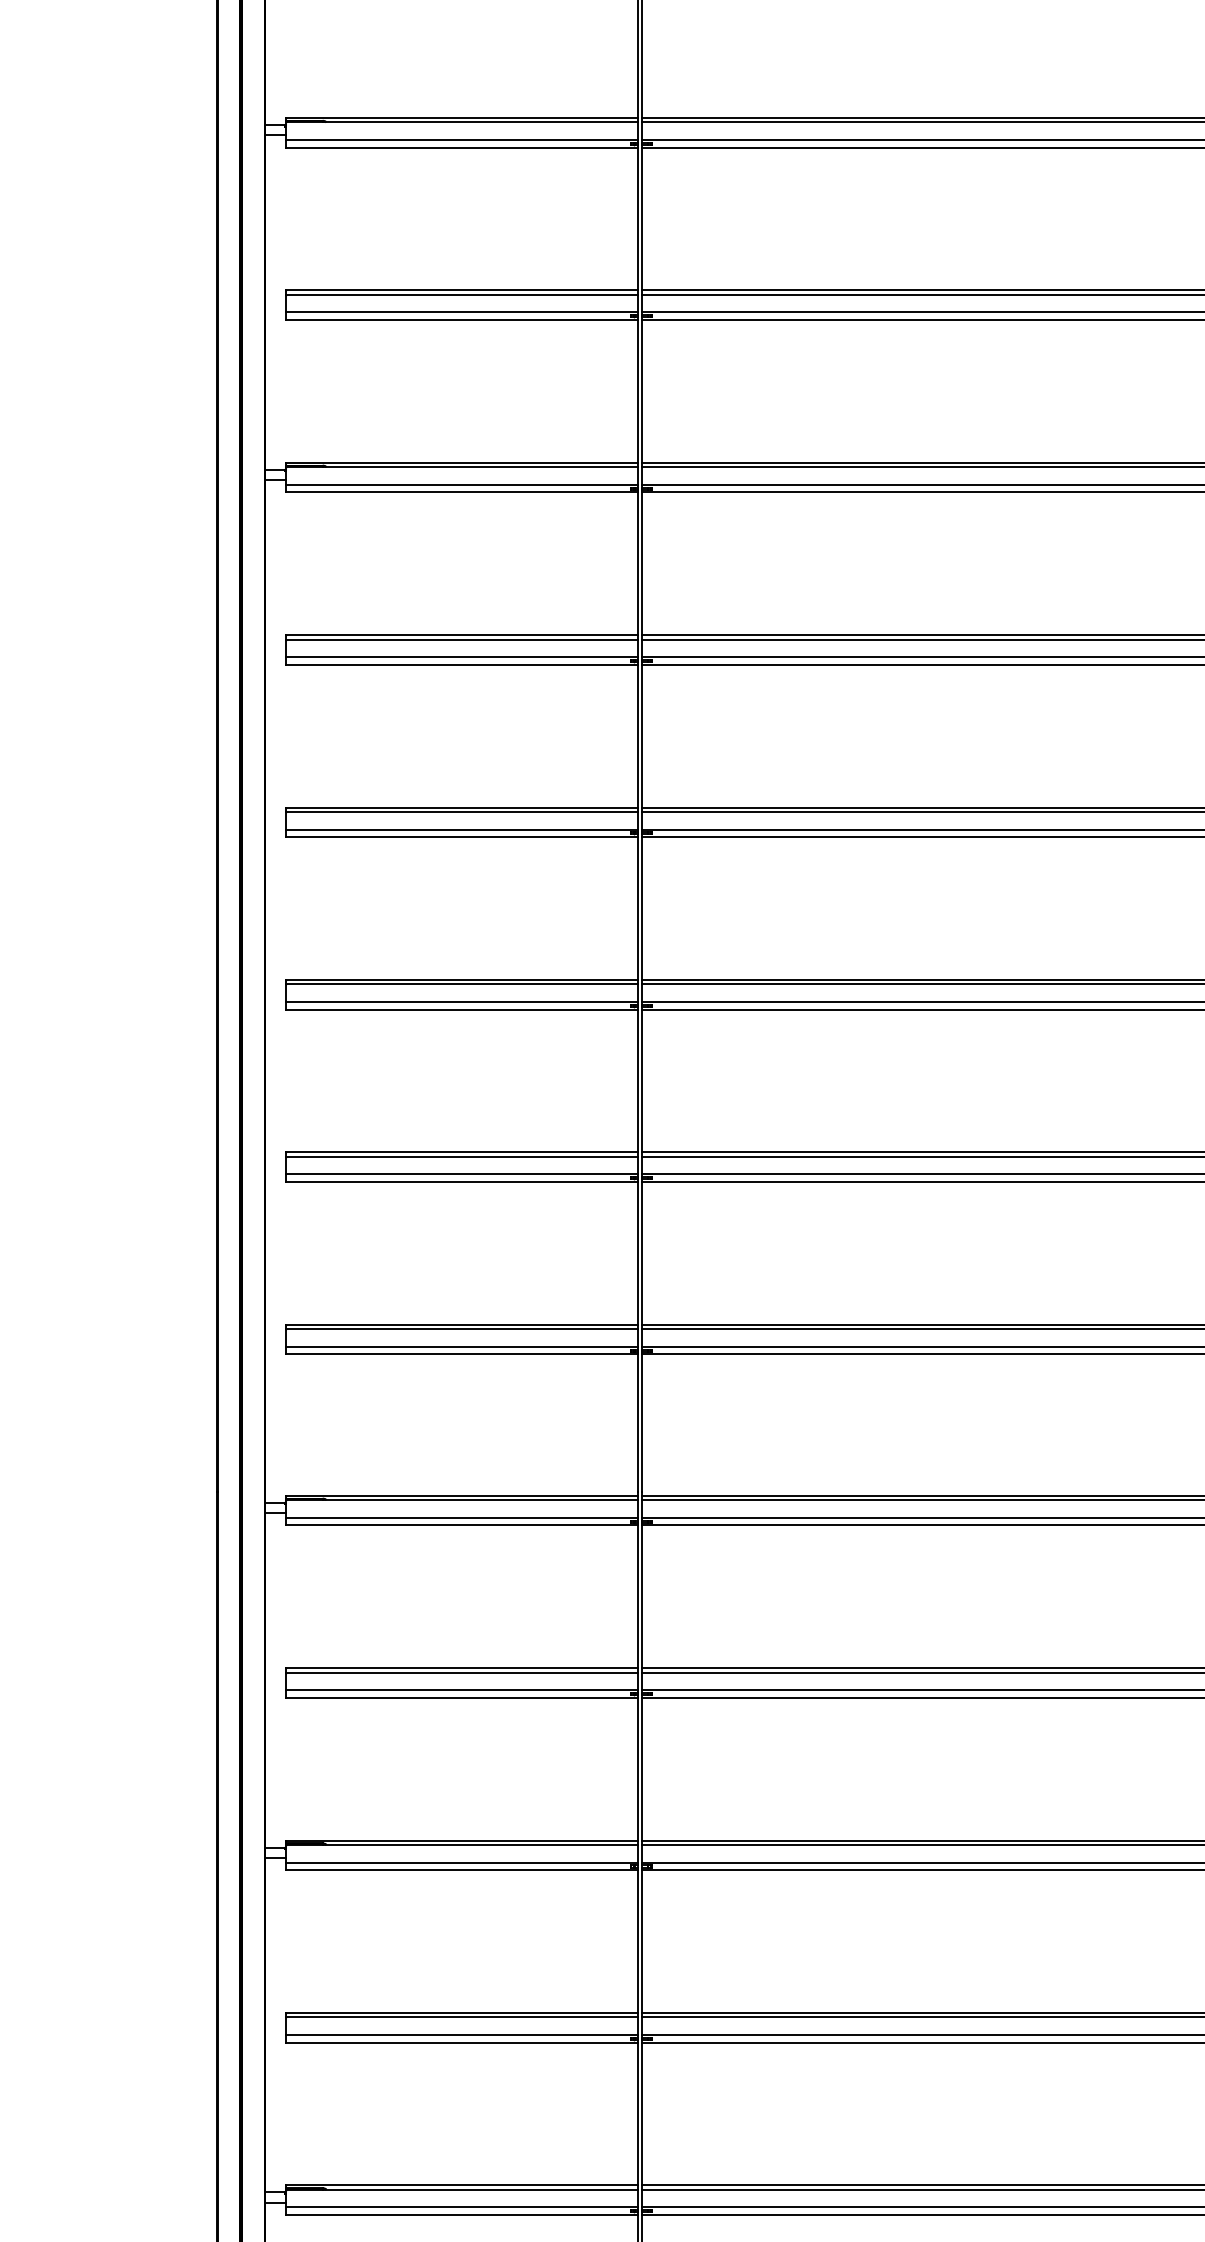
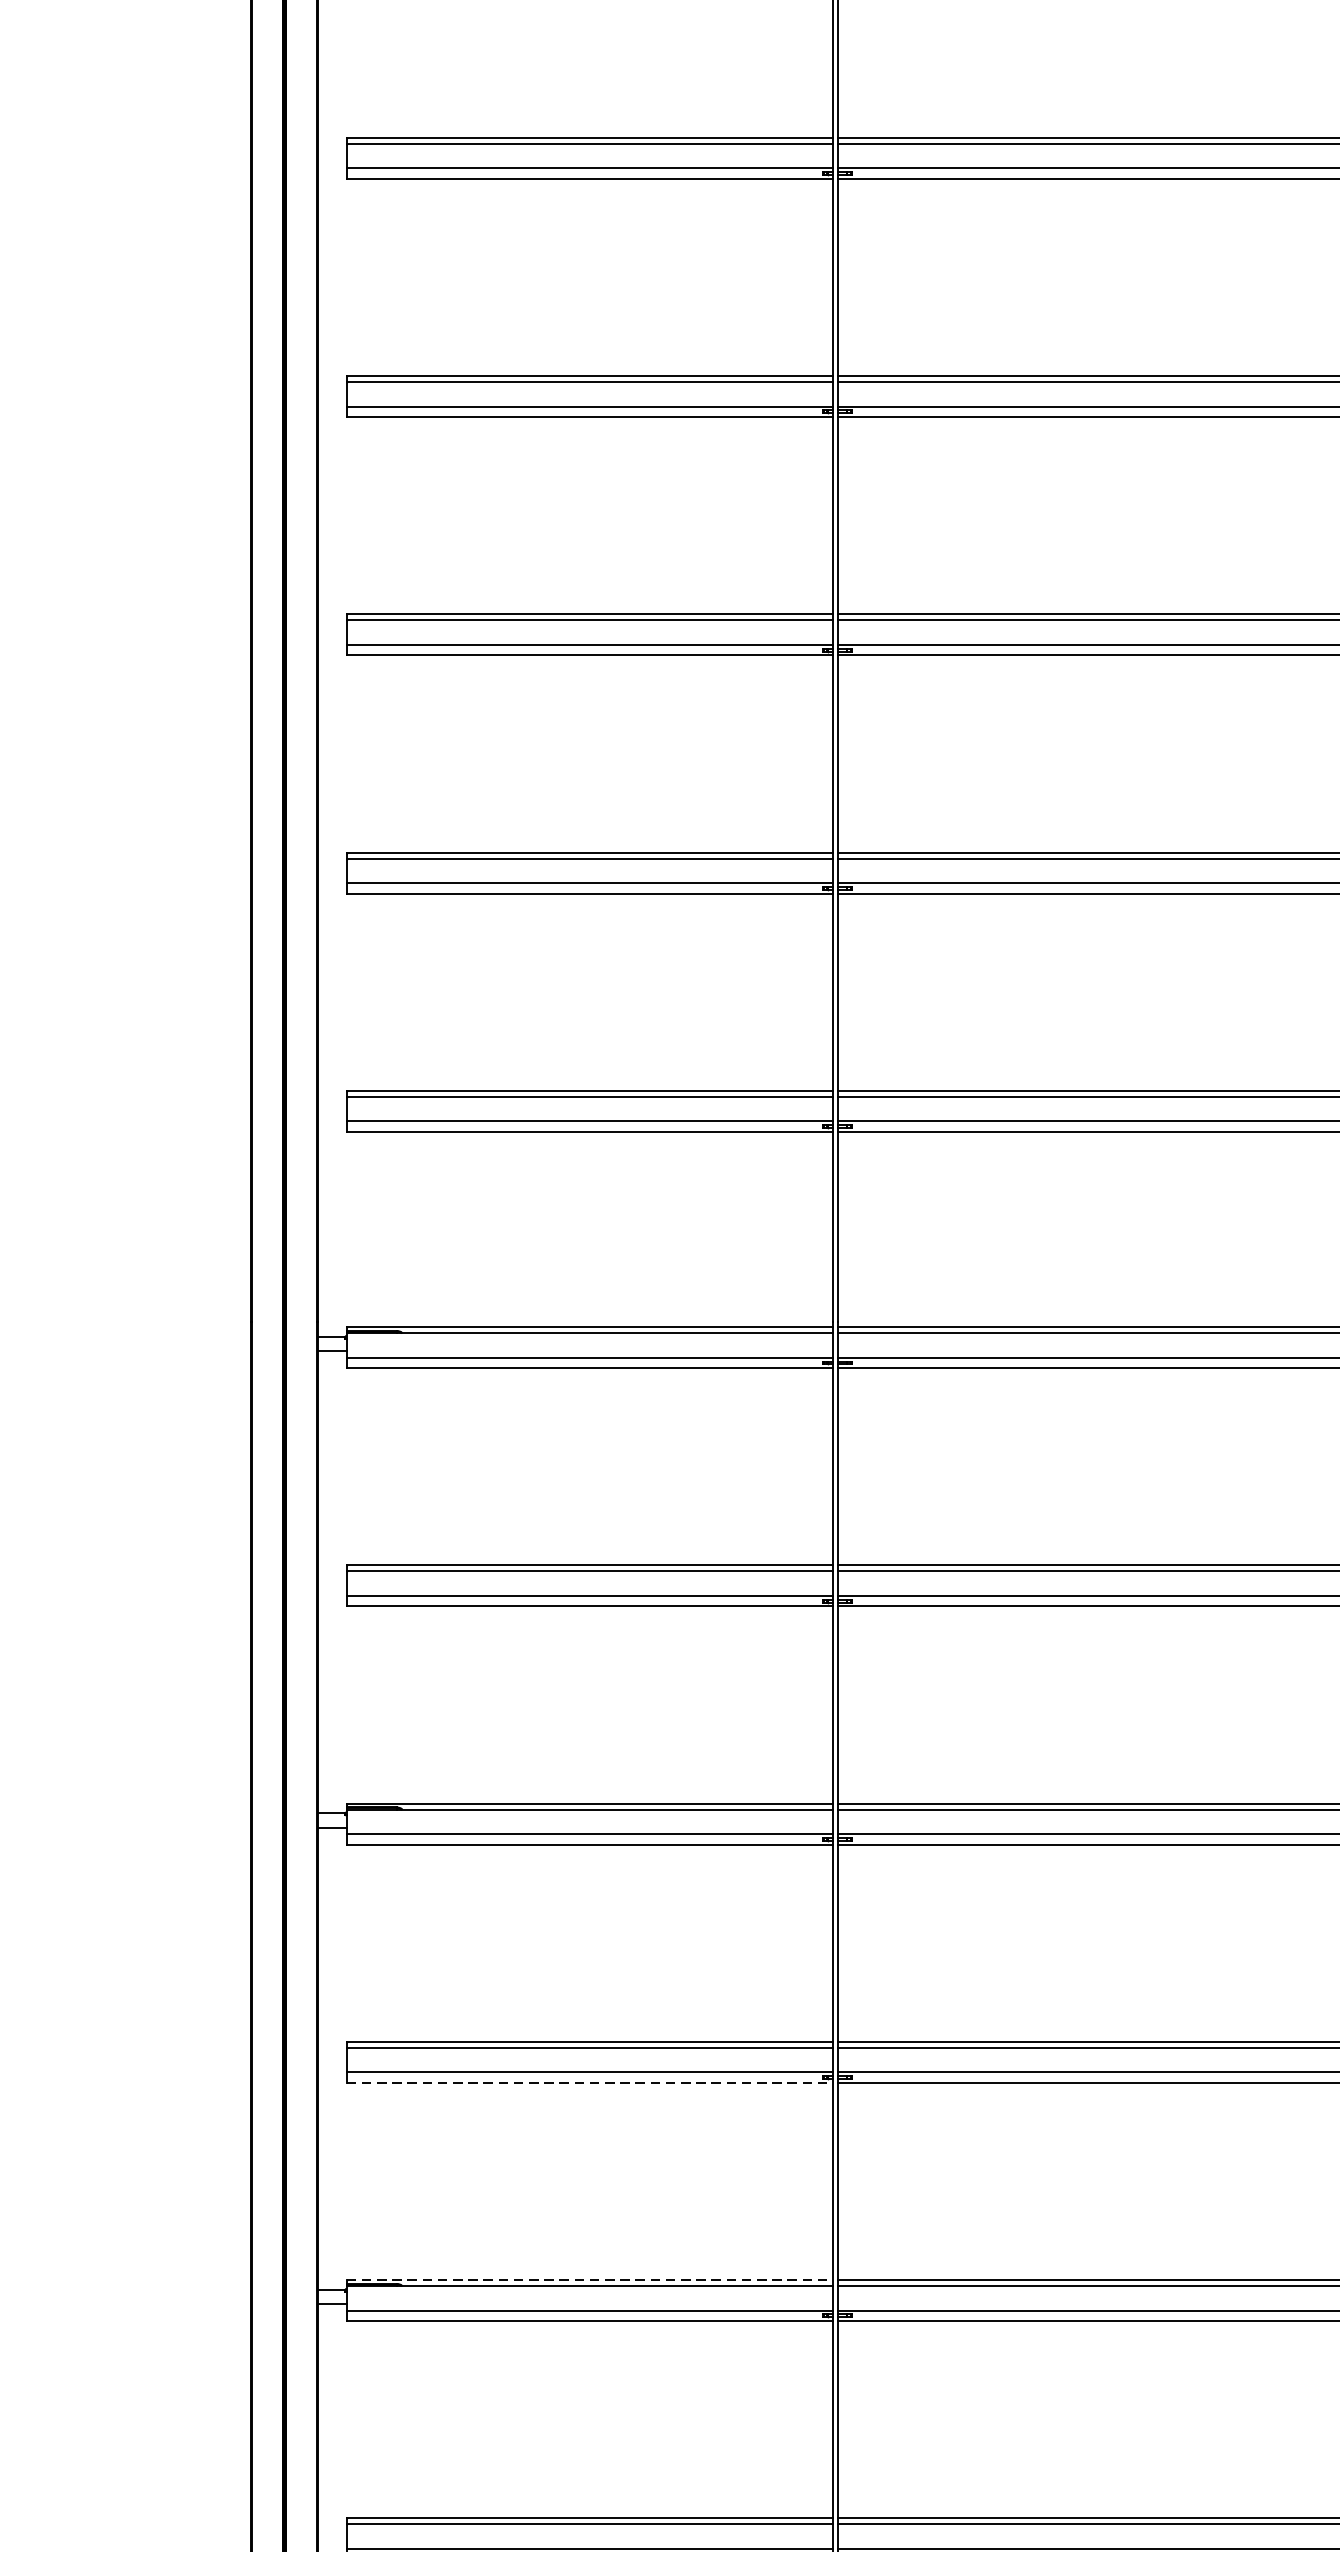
line: (461, 2042) -> (588, 2082), solid -> dashed
line: (461, 2185) -> (588, 2280), solid -> dashed

